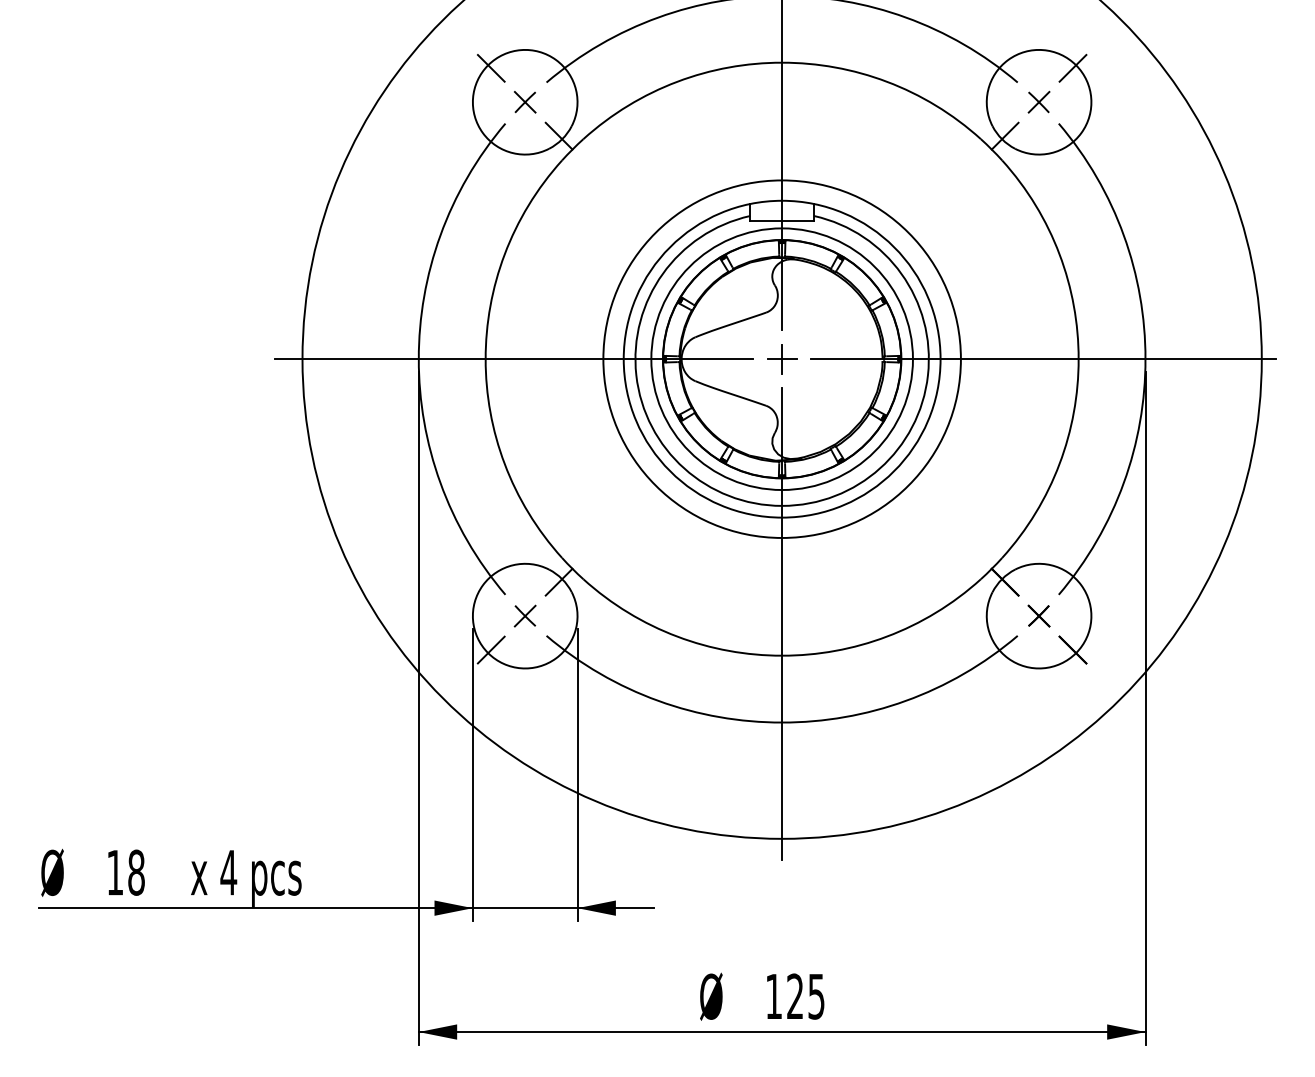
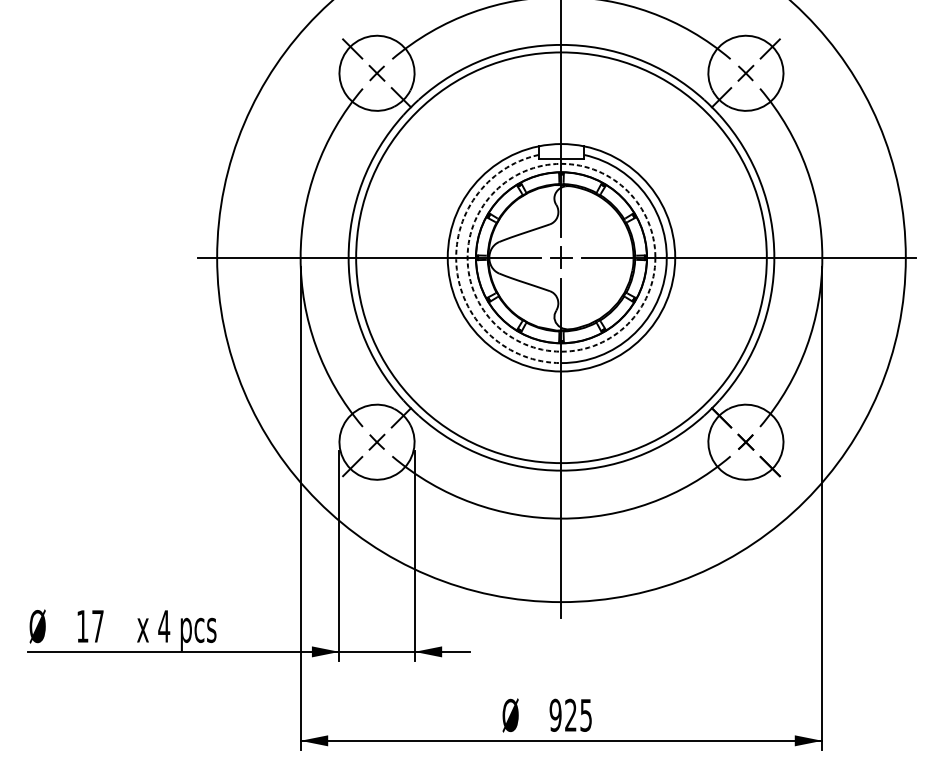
circle: (781, 358) -> (561, 257), size x1.6
circle: (781, 359) -> (561, 257), solid -> dashed
arc: (636, 375) -> (456, 269), solid -> dashed
text: (136, 872) -> (97, 626), 18 -> 17
text: (773, 996) -> (555, 715), 125 -> 925

